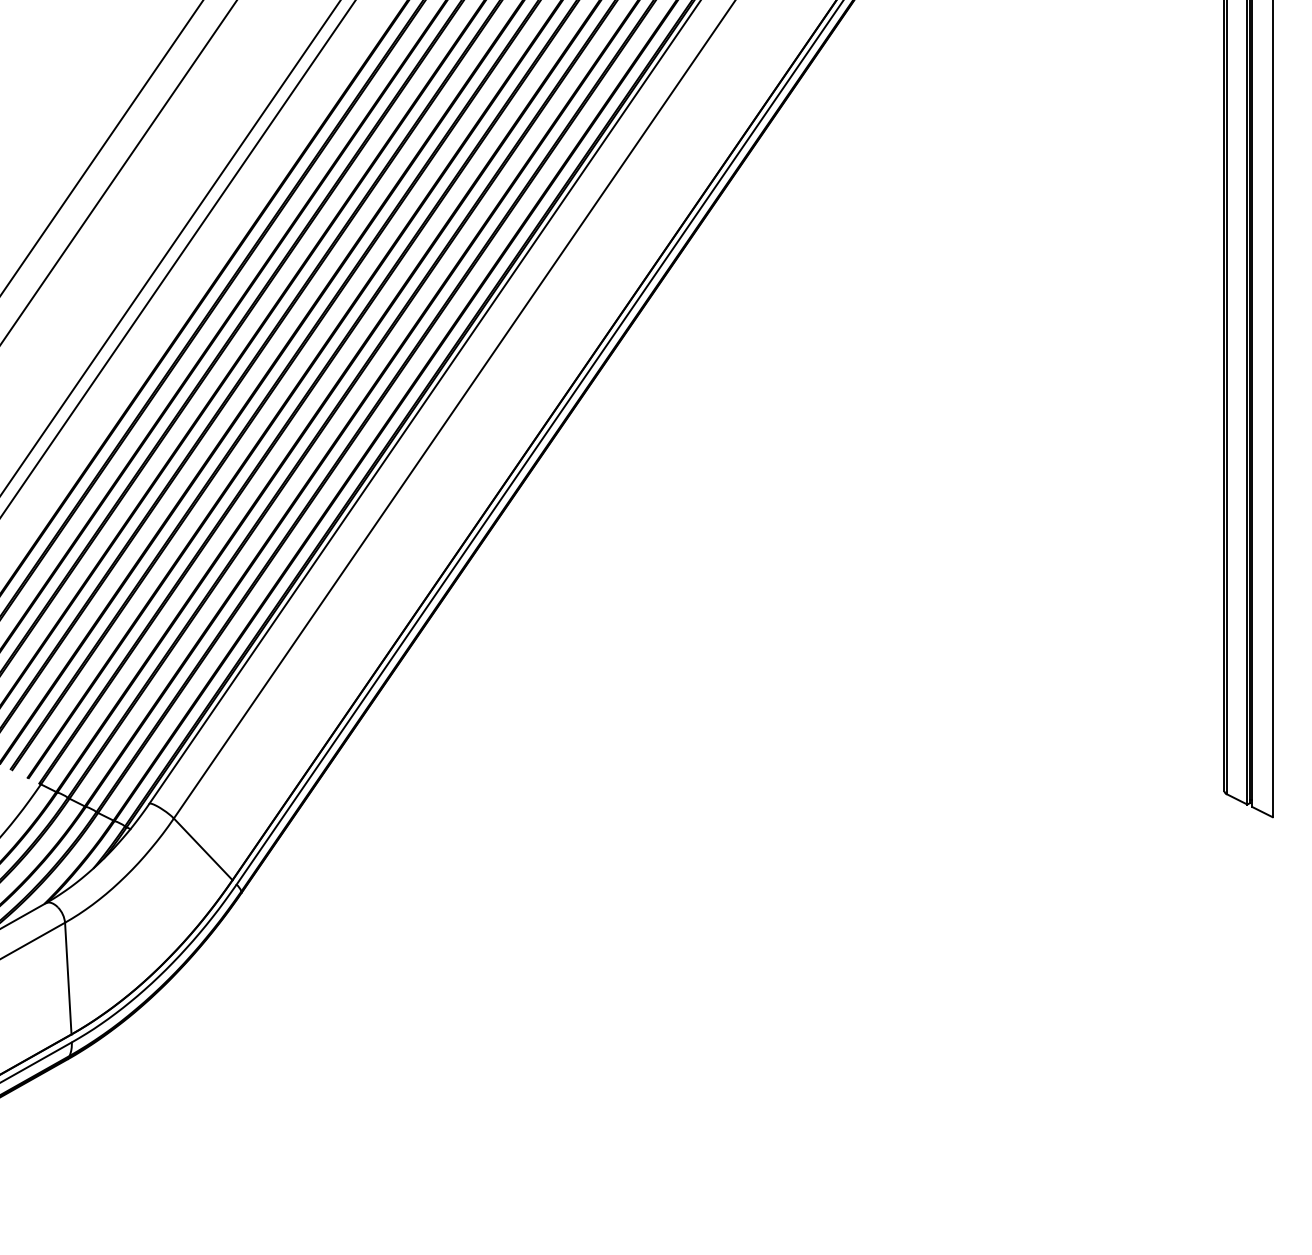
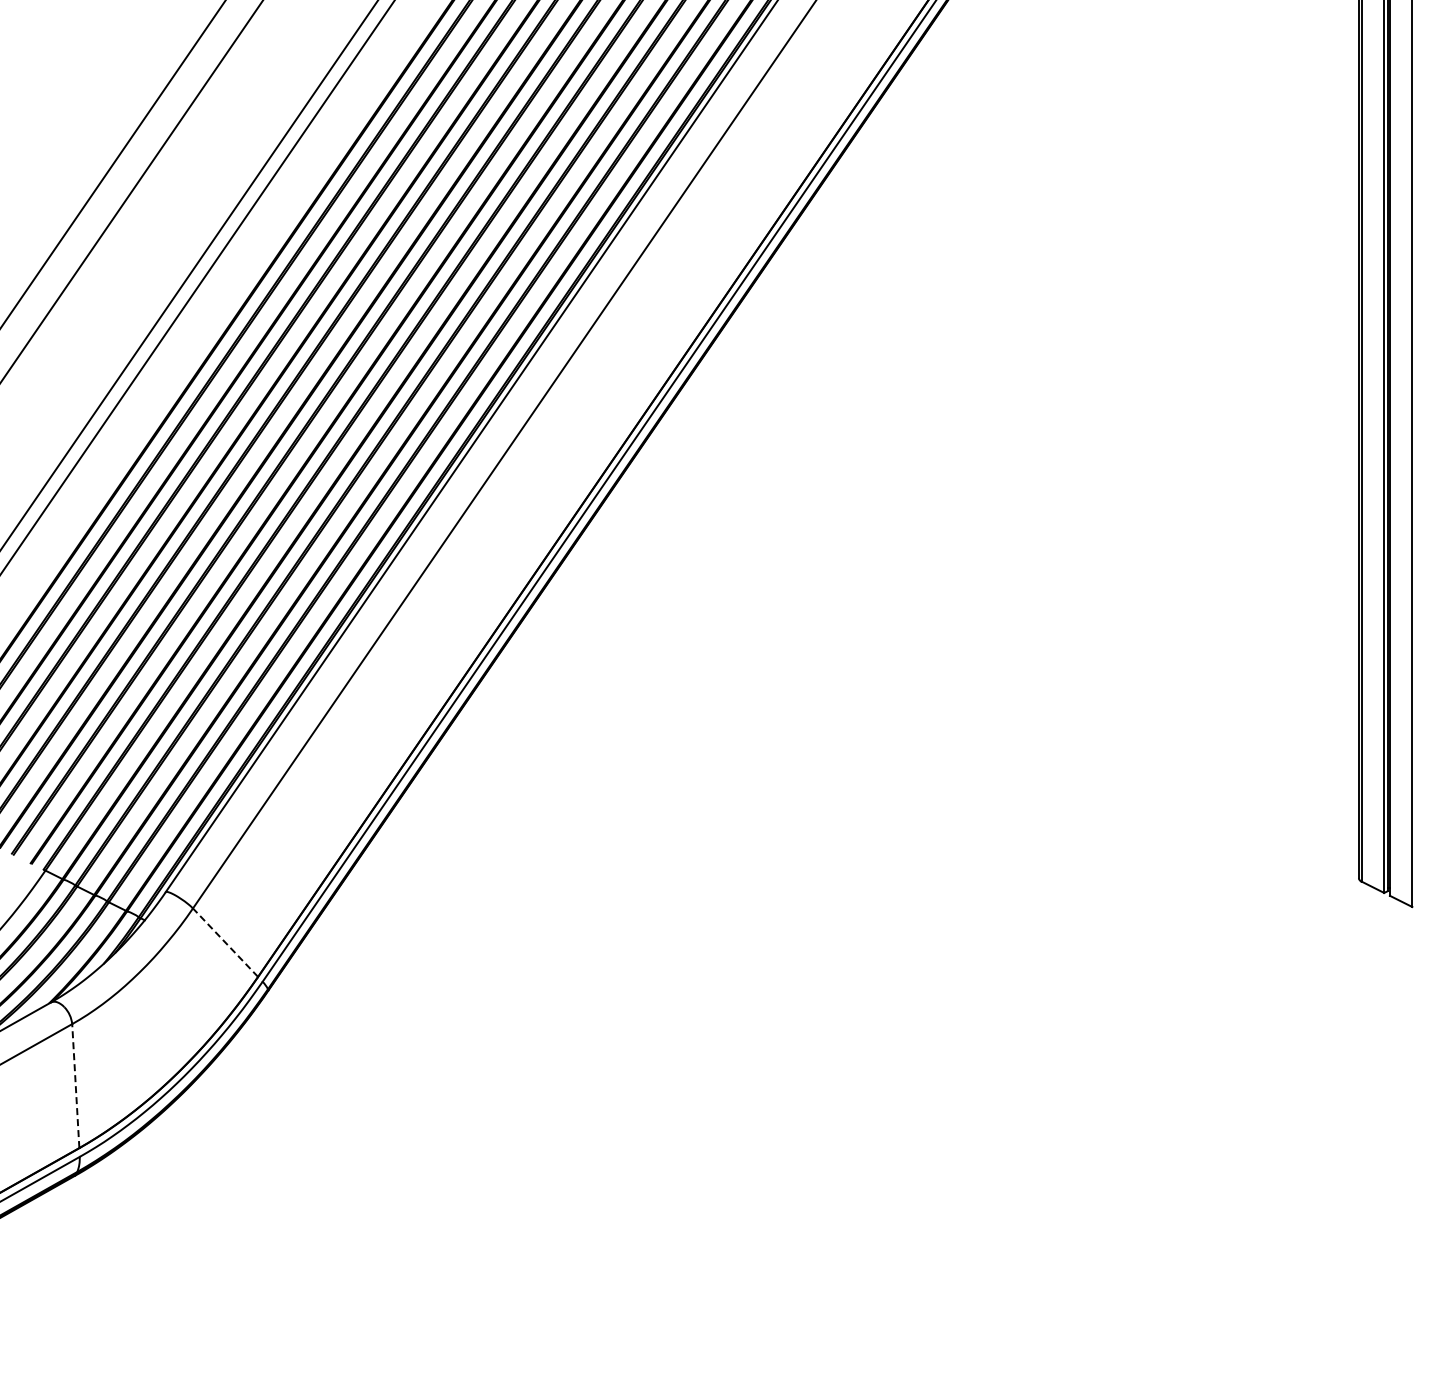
line: (203, 849) -> (225, 942), solid -> dashed
line: (68, 978) -> (75, 1085), solid -> dashed

